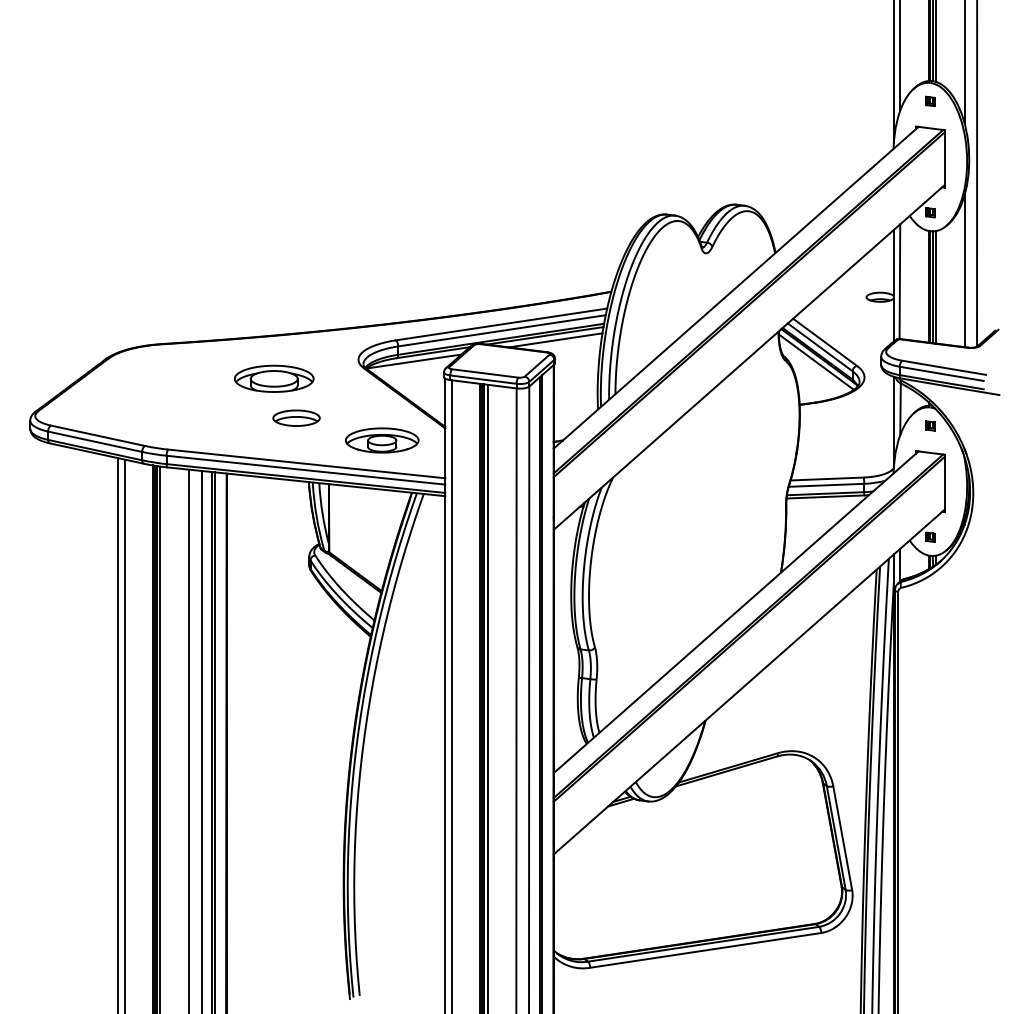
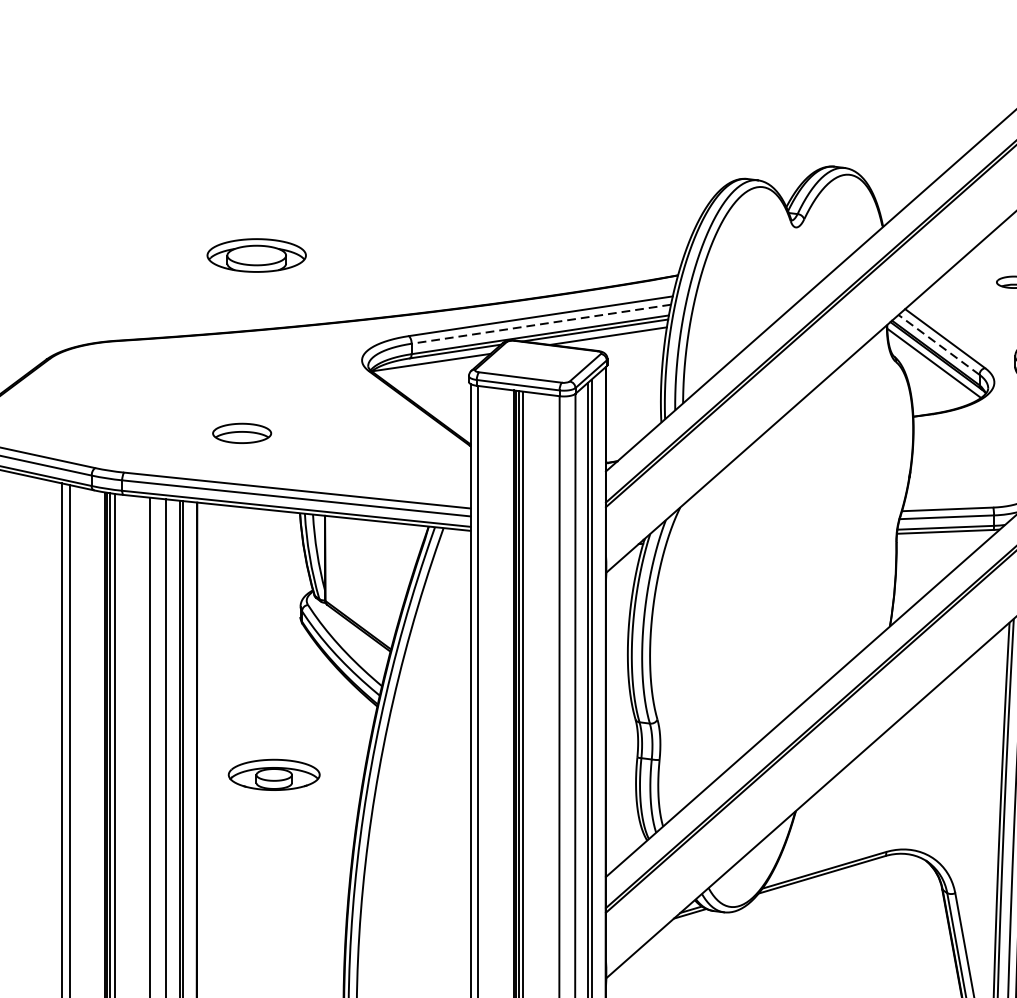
line: (501, 330) -> (540, 323), solid -> dashed
line: (819, 347) -> (938, 345), solid -> dashed
part: (274, 378) -> (257, 255), moved
part: (296, 417) -> (242, 432), moved
part: (382, 440) -> (274, 774), moved

